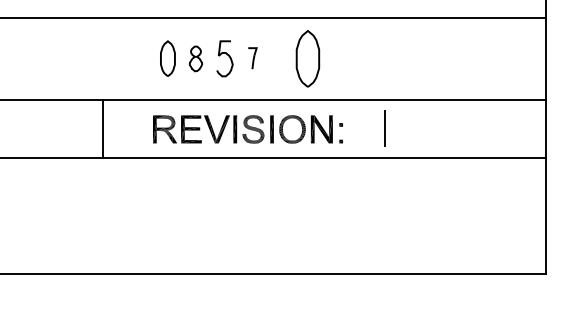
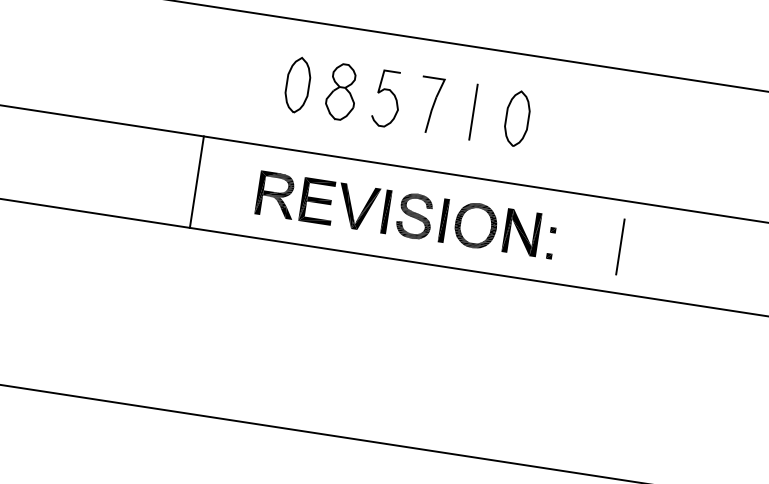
part: (195, 58) -> (341, 91), size x1.43
part: (252, 58) -> (430, 105), size x1.67
line: (280, 58) -> (474, 111), added
part: (308, 58) -> (517, 118), size x0.62
line: (103, 128) -> (197, 181), moved

